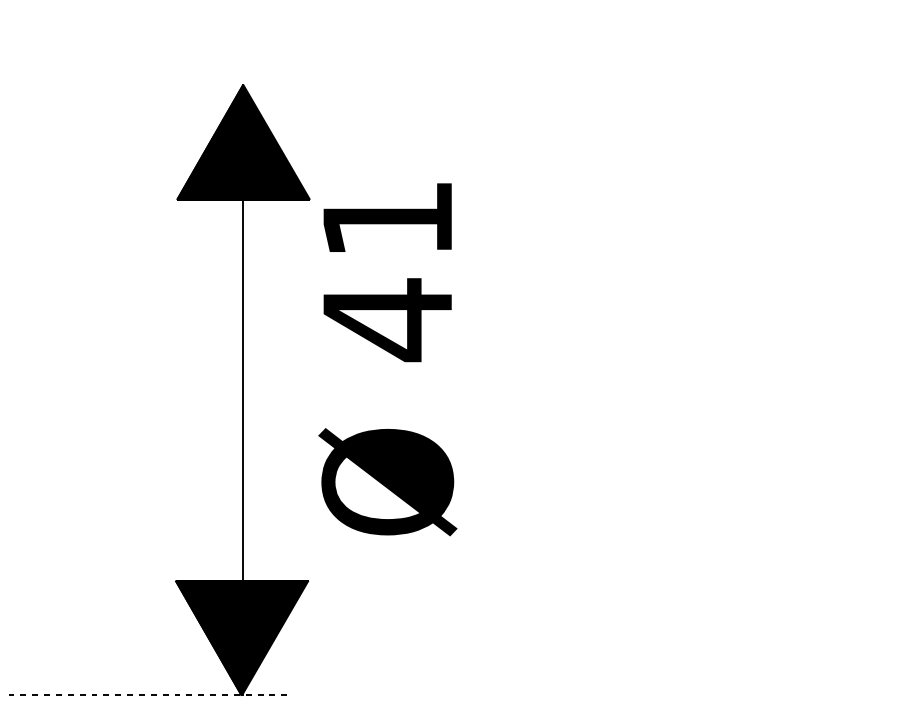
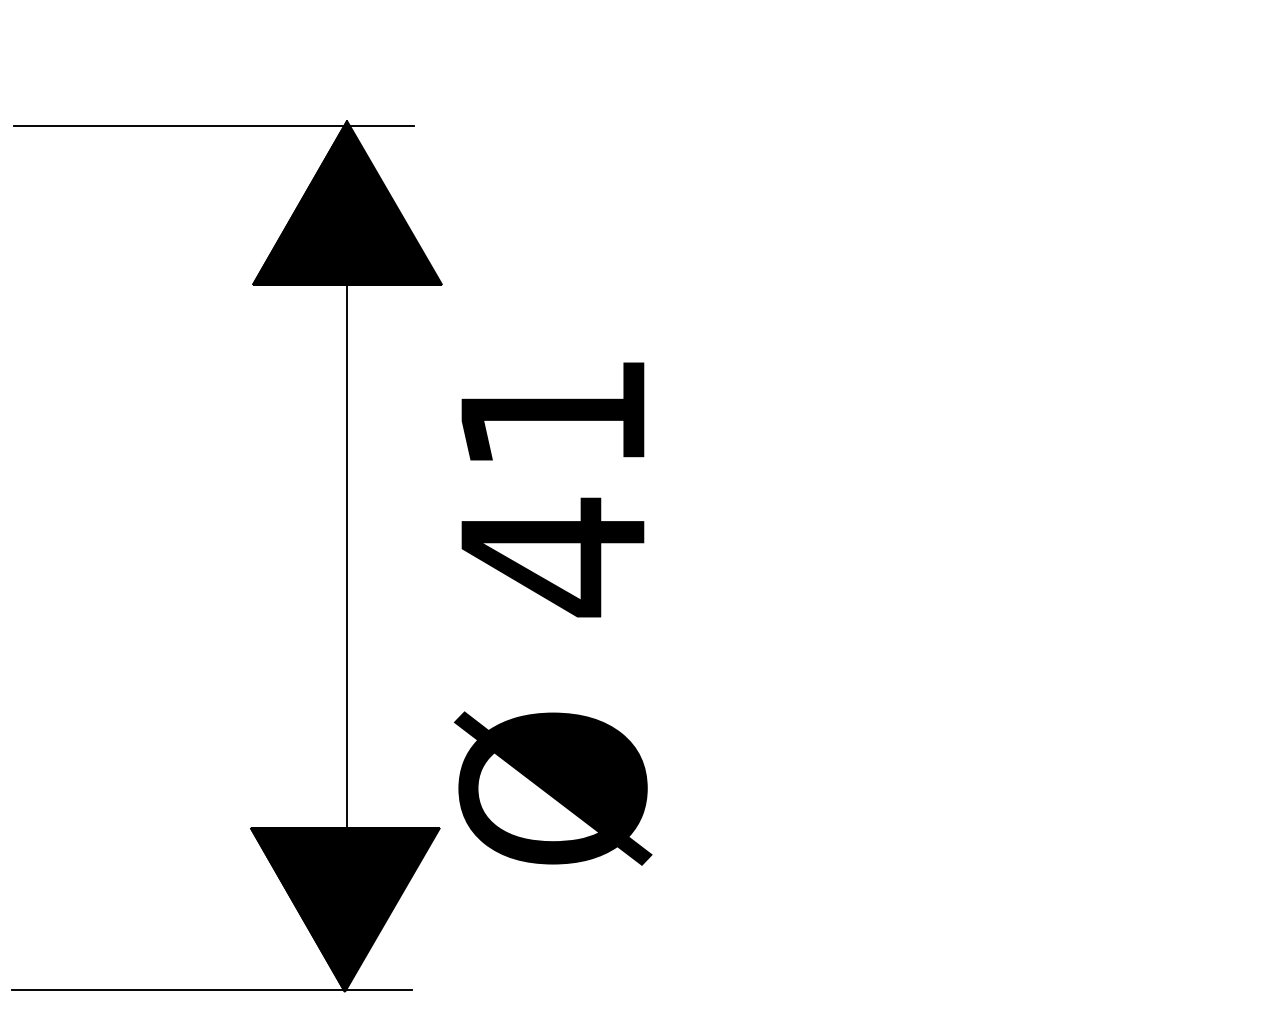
line: (149, 87) -> (213, 125), added
text: (388, 359) -> (553, 613), moved
line: (148, 694) -> (211, 990), dashed -> solid

